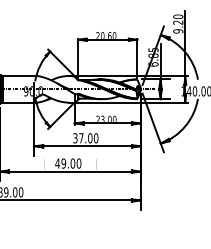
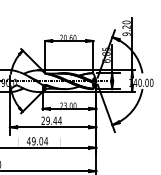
text: (85, 138) -> (51, 121), 37.00 -> 29.44
text: (78, 163) -> (45, 141), 49.00 -> 49.04

